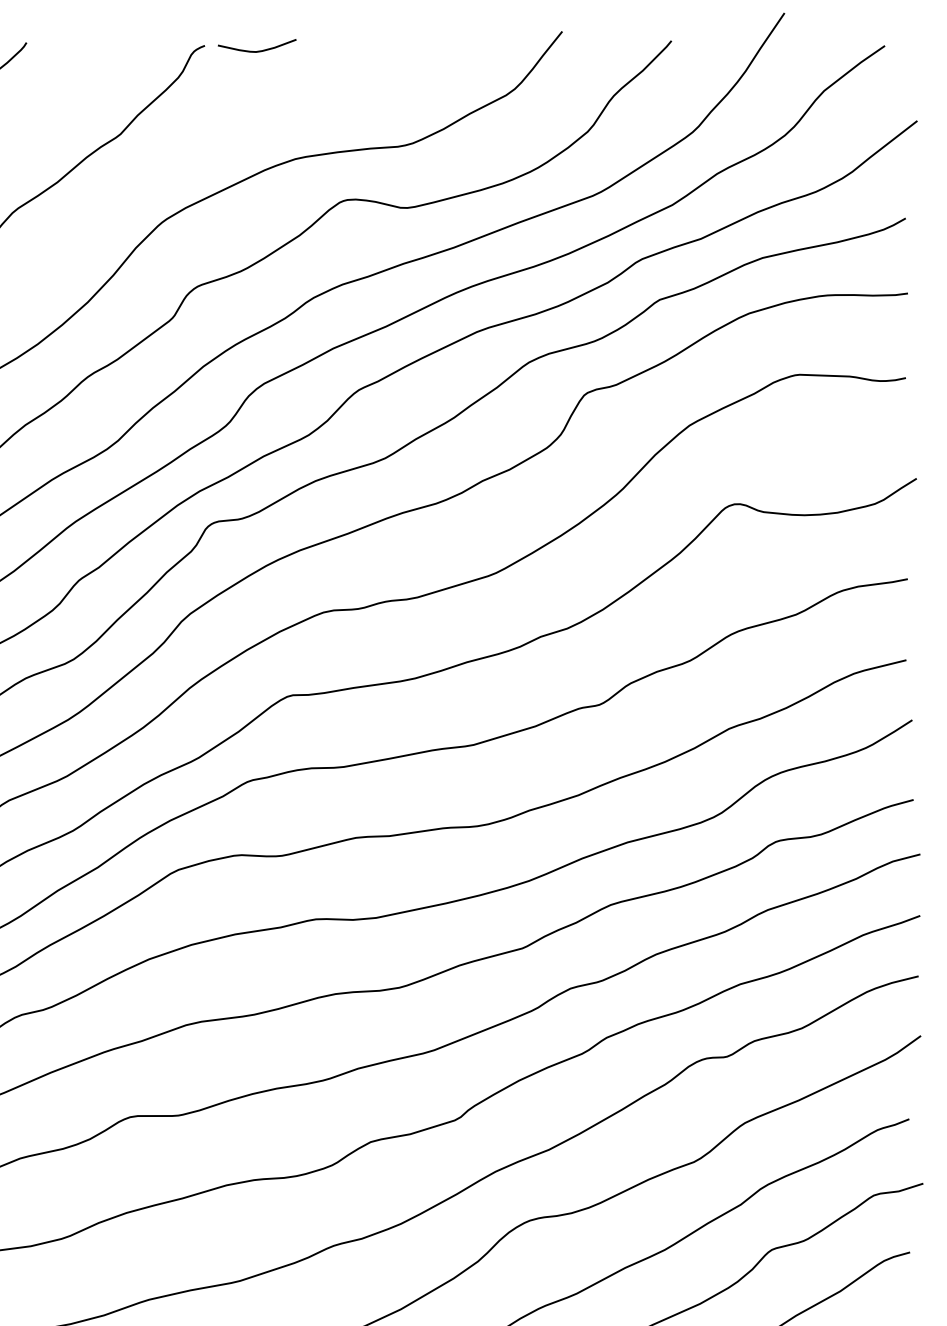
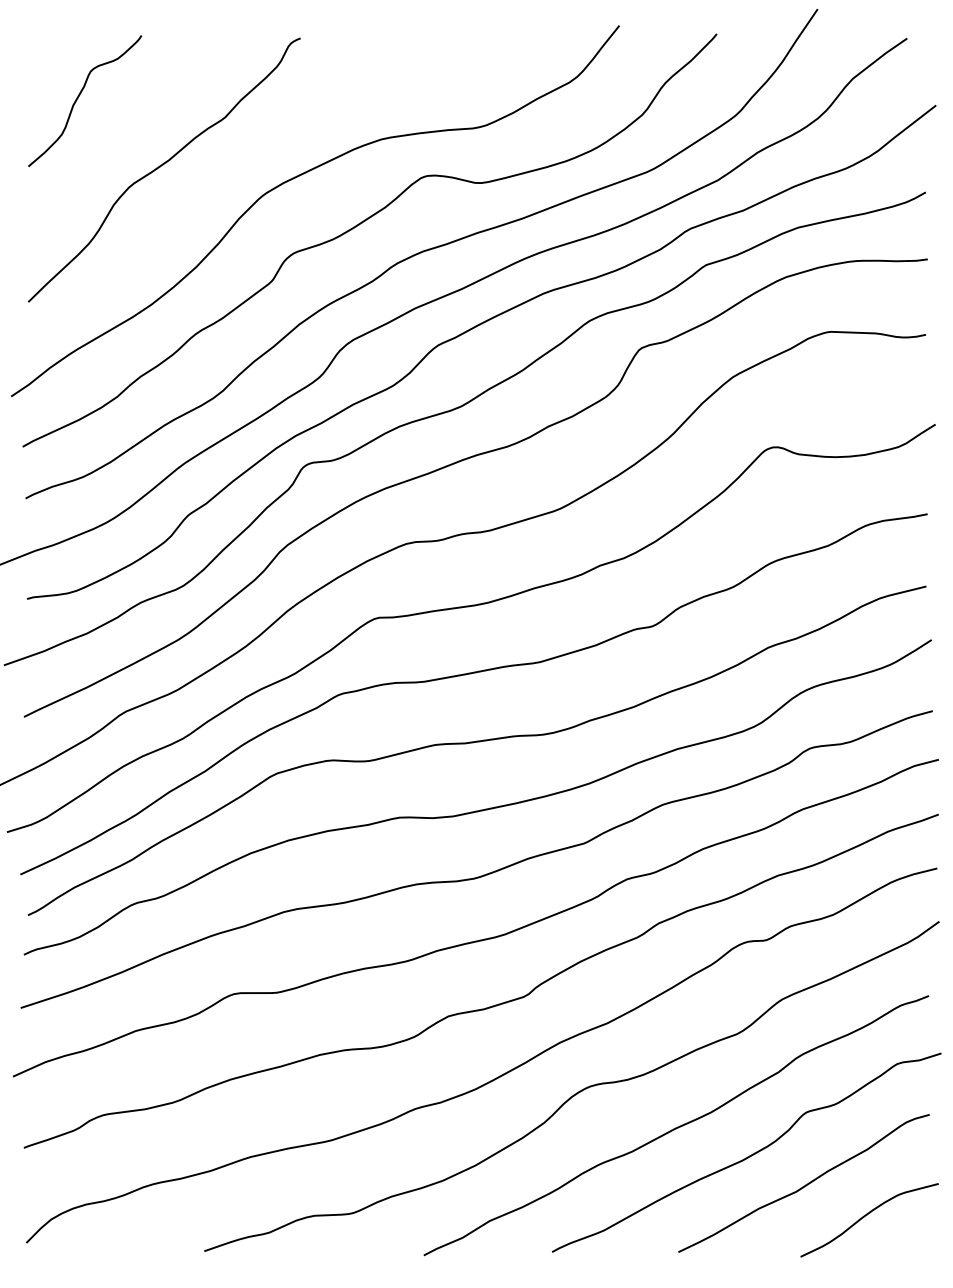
curve: (257, 50) -> (347, 42), removed

